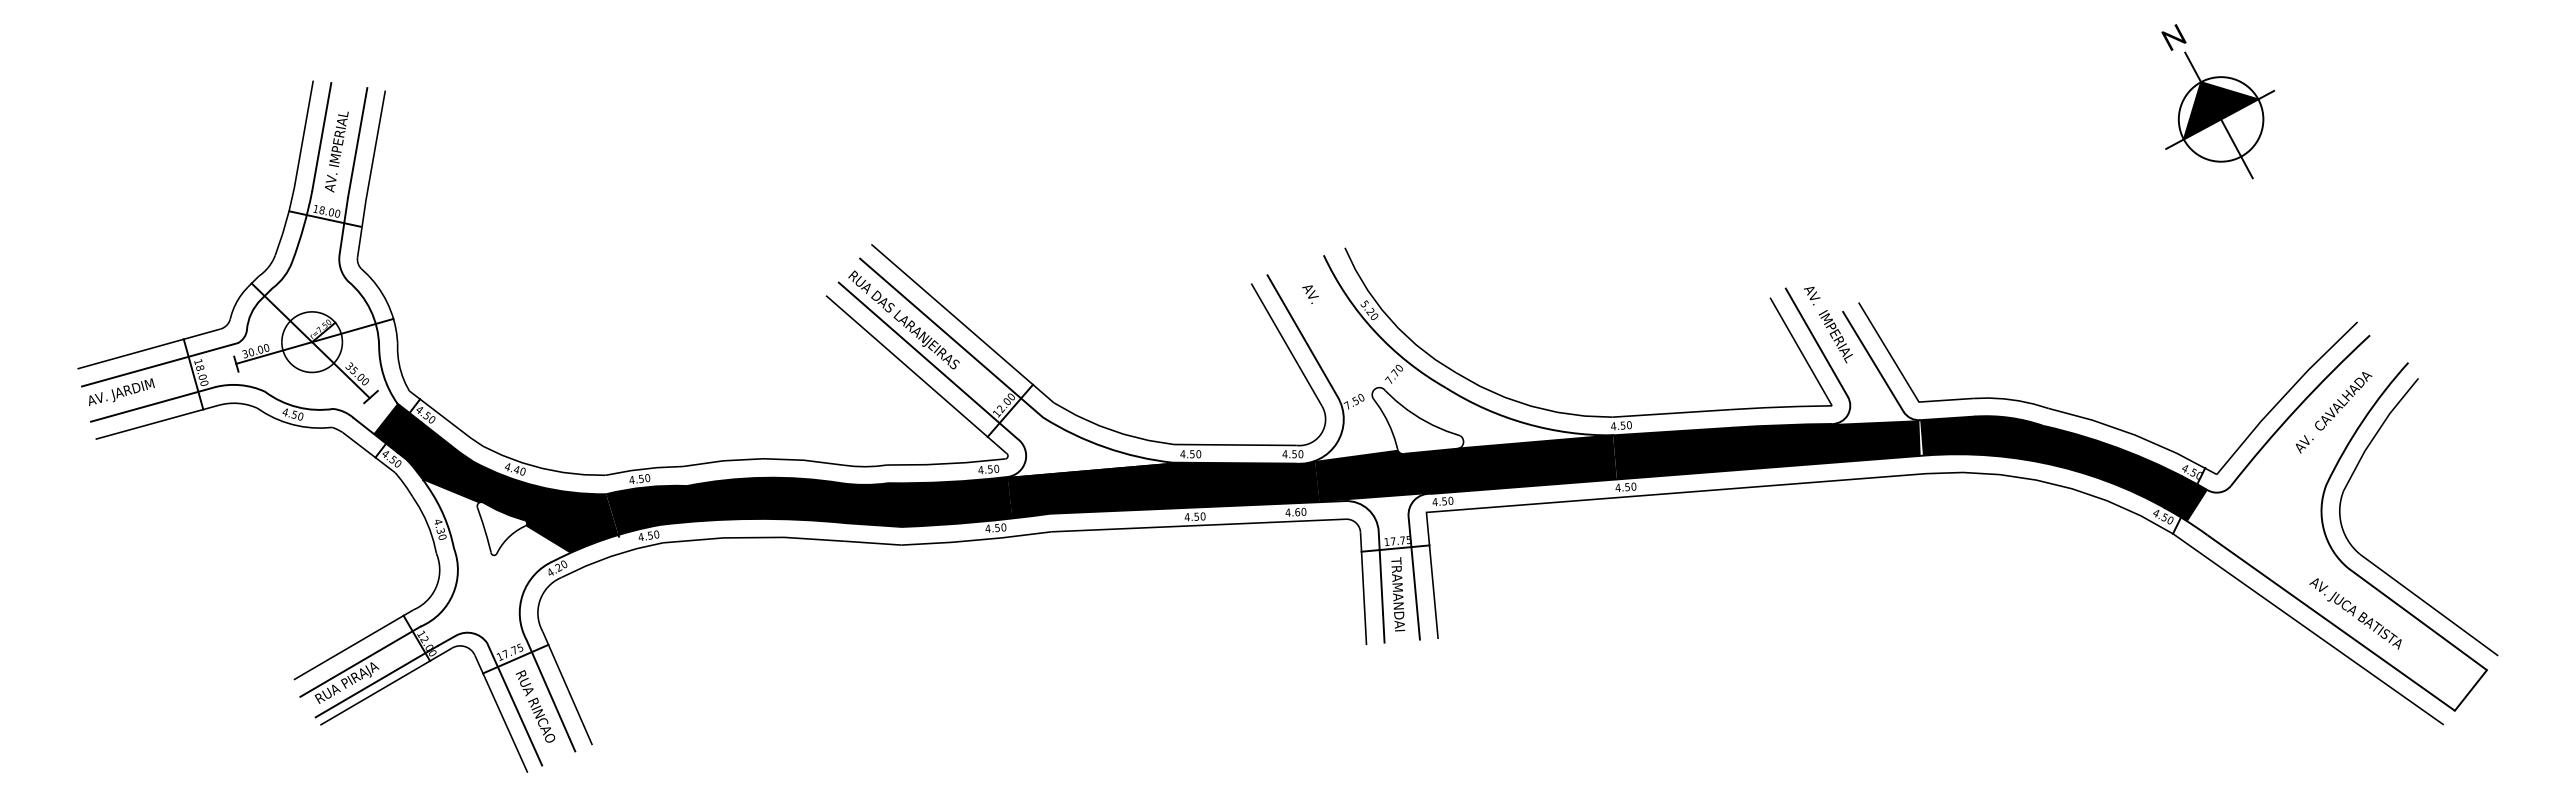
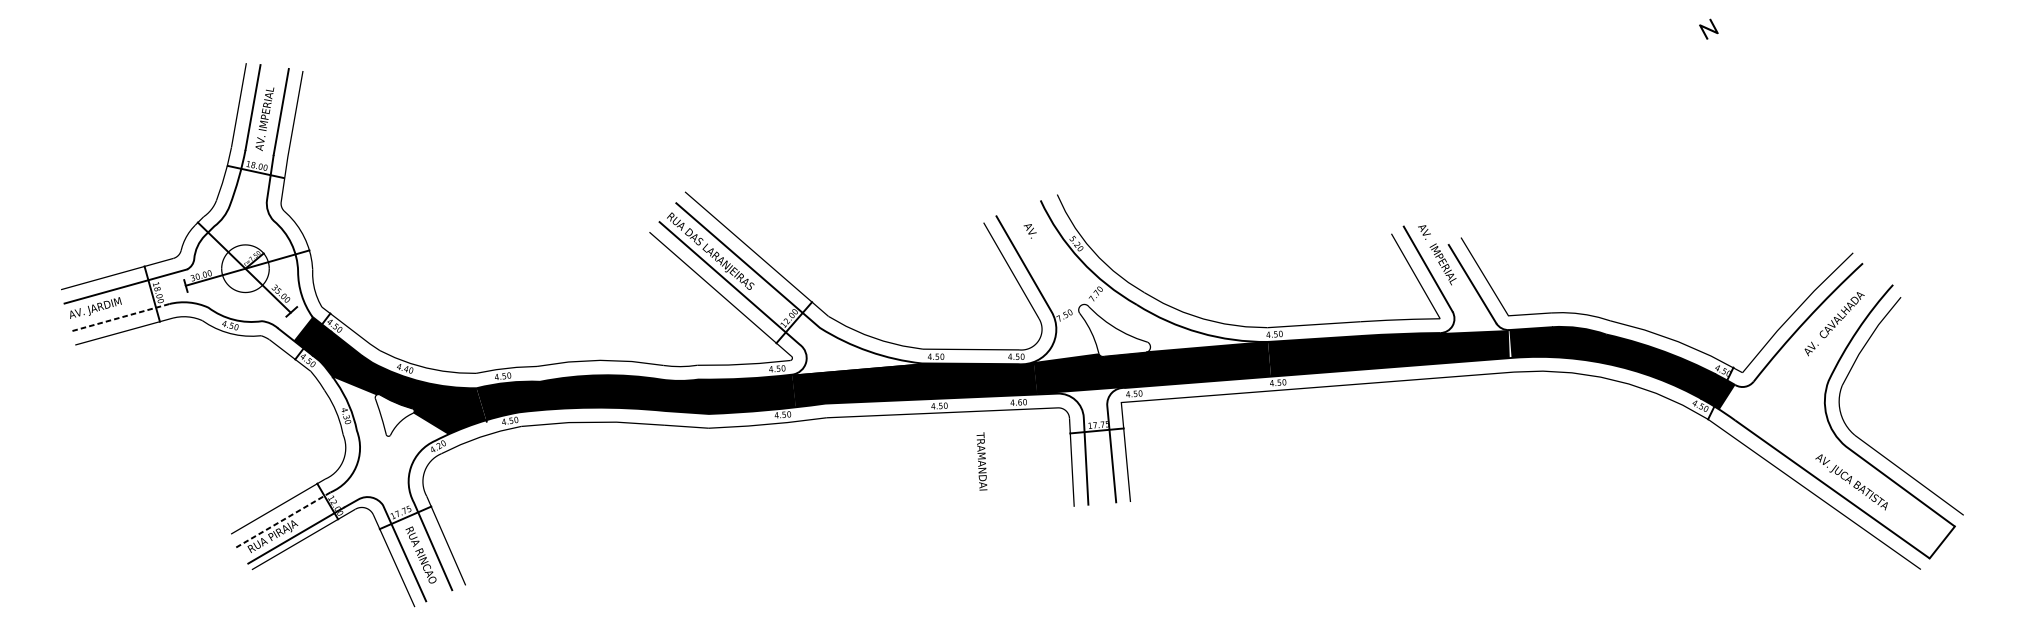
part: (2220, 115) -> (1745, 90), removed
line: (153, 404) -> (120, 317), solid -> dashed
text: (1398, 594) -> (982, 461), moved
line: (360, 661) -> (283, 519), solid -> dashed

